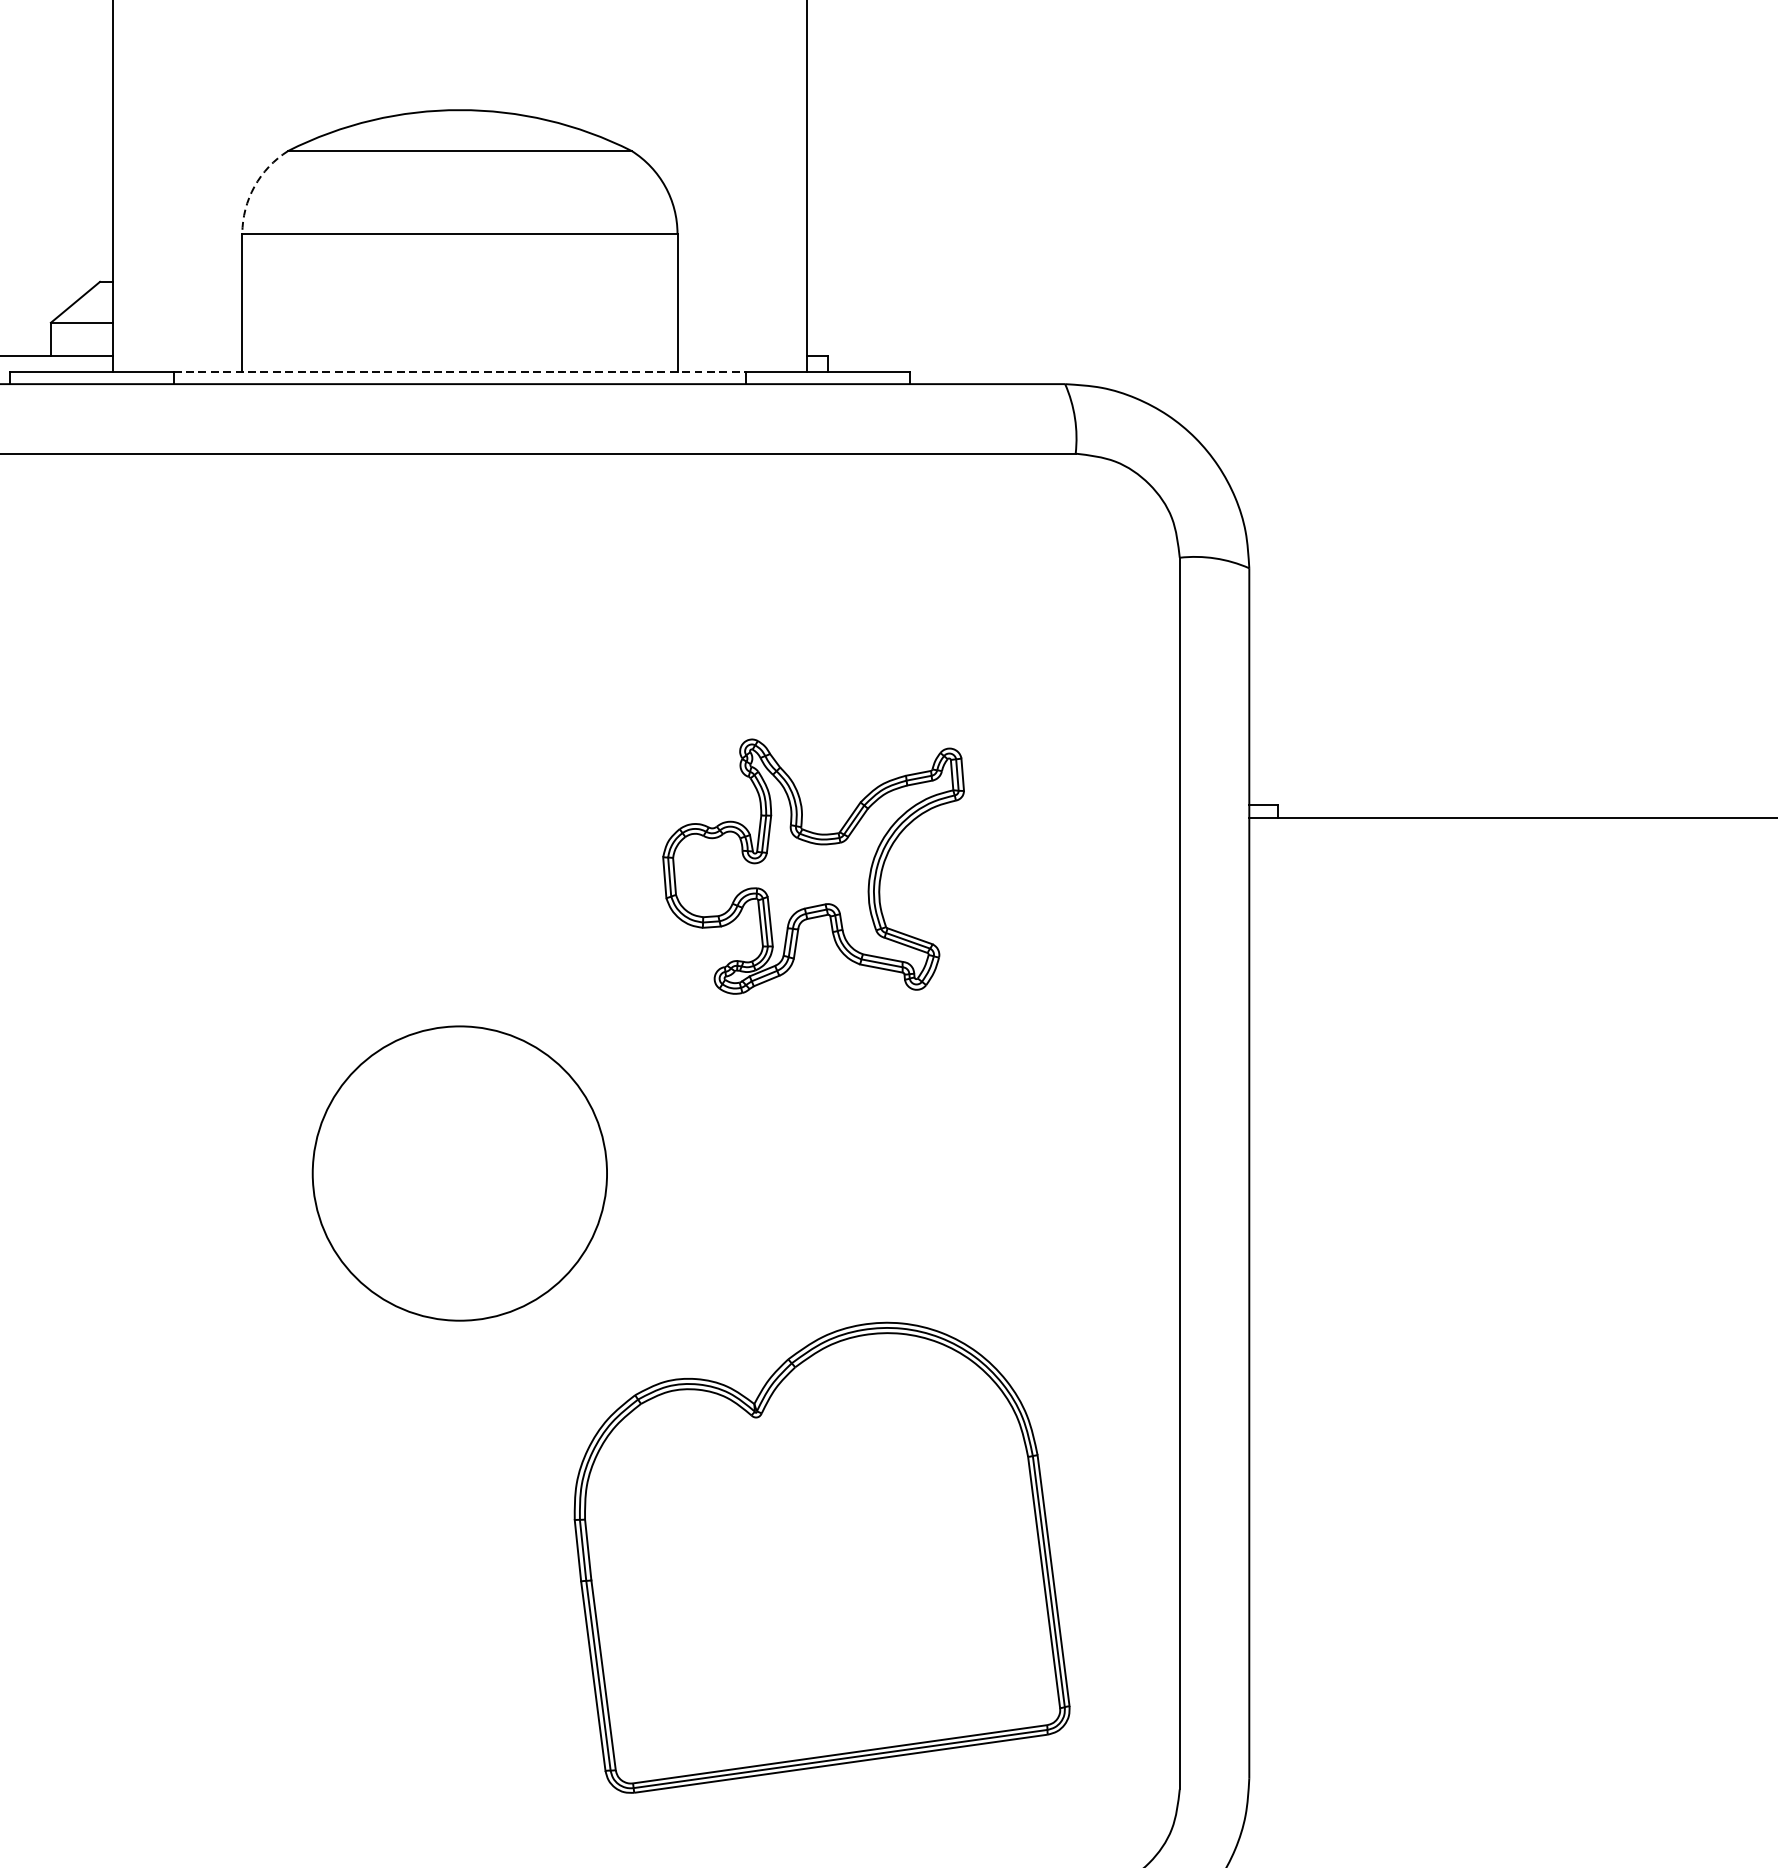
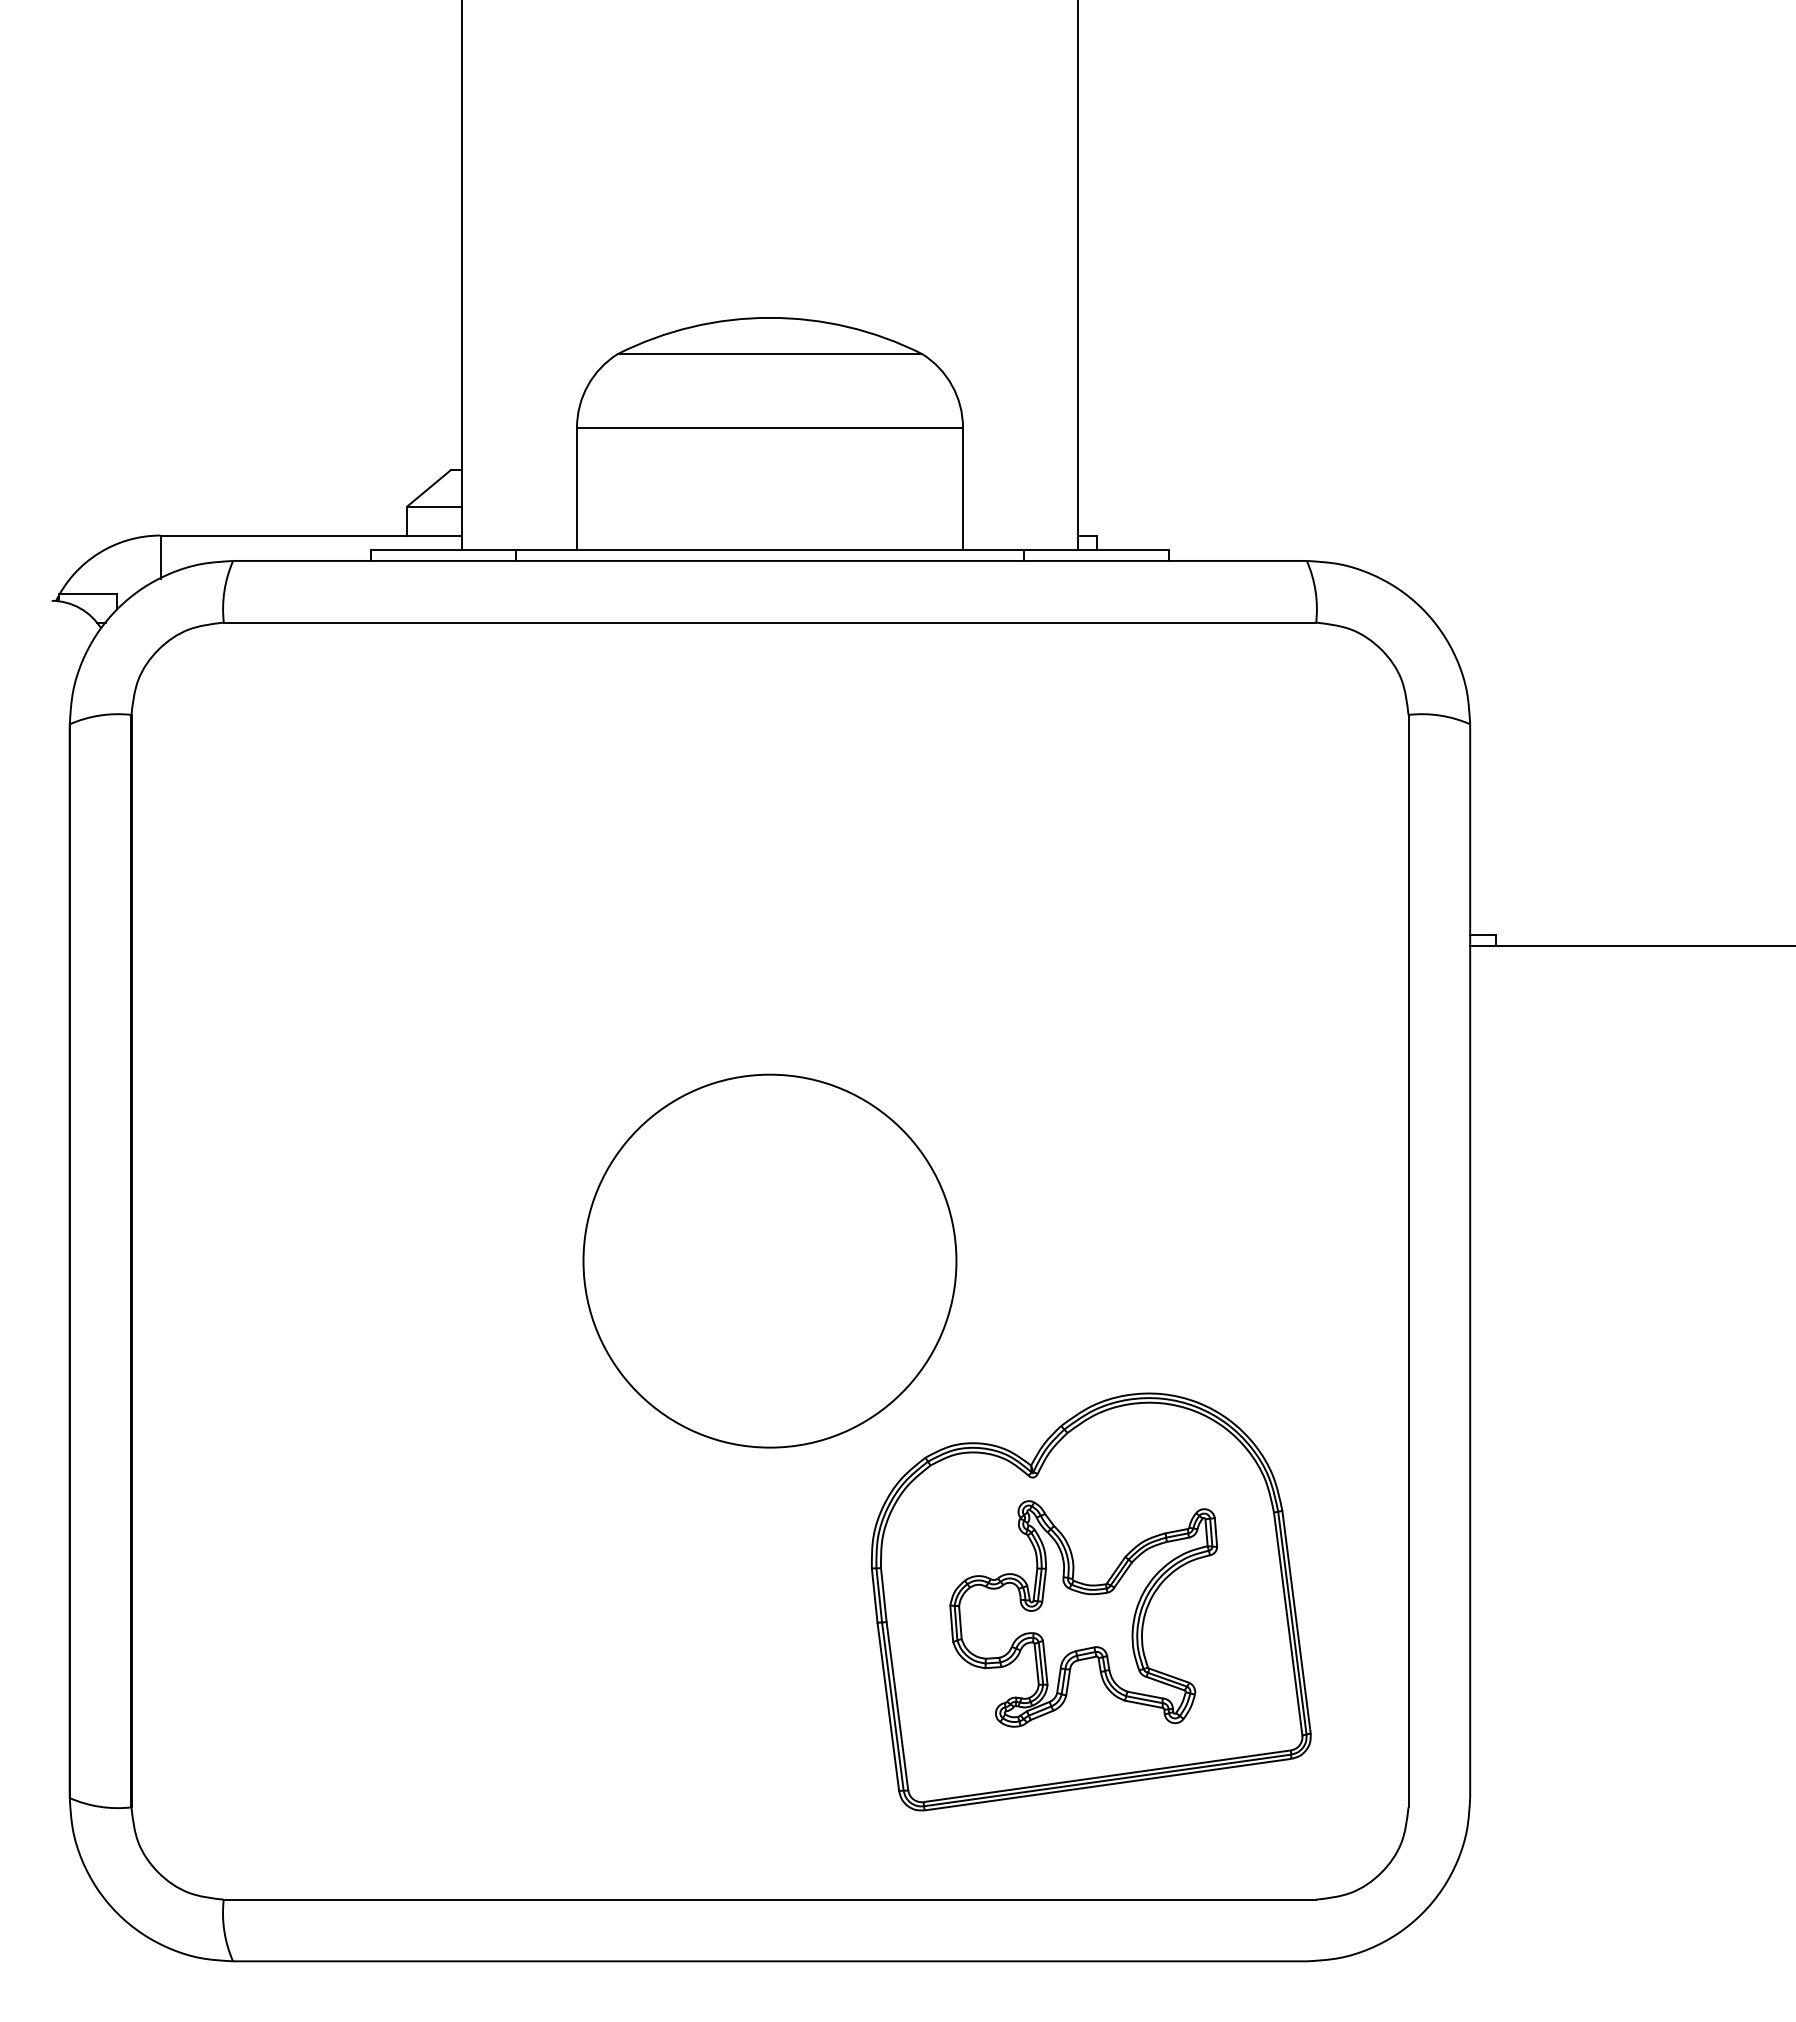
arc: (254, 186) -> (587, 385), dashed -> solid
line: (460, 372) -> (770, 550), dashed -> solid
part: (813, 866) -> (1083, 1613), moved
circle: (459, 1172) -> (769, 1260), size x1.43

